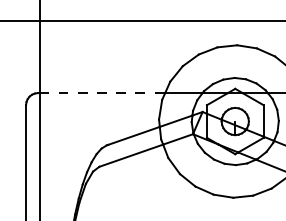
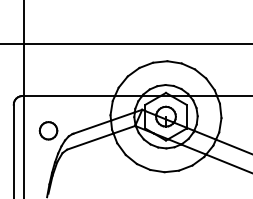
line: (102, 93) -> (69, 96), dashed -> solid
part: (73, 140) -> (48, 130), added

